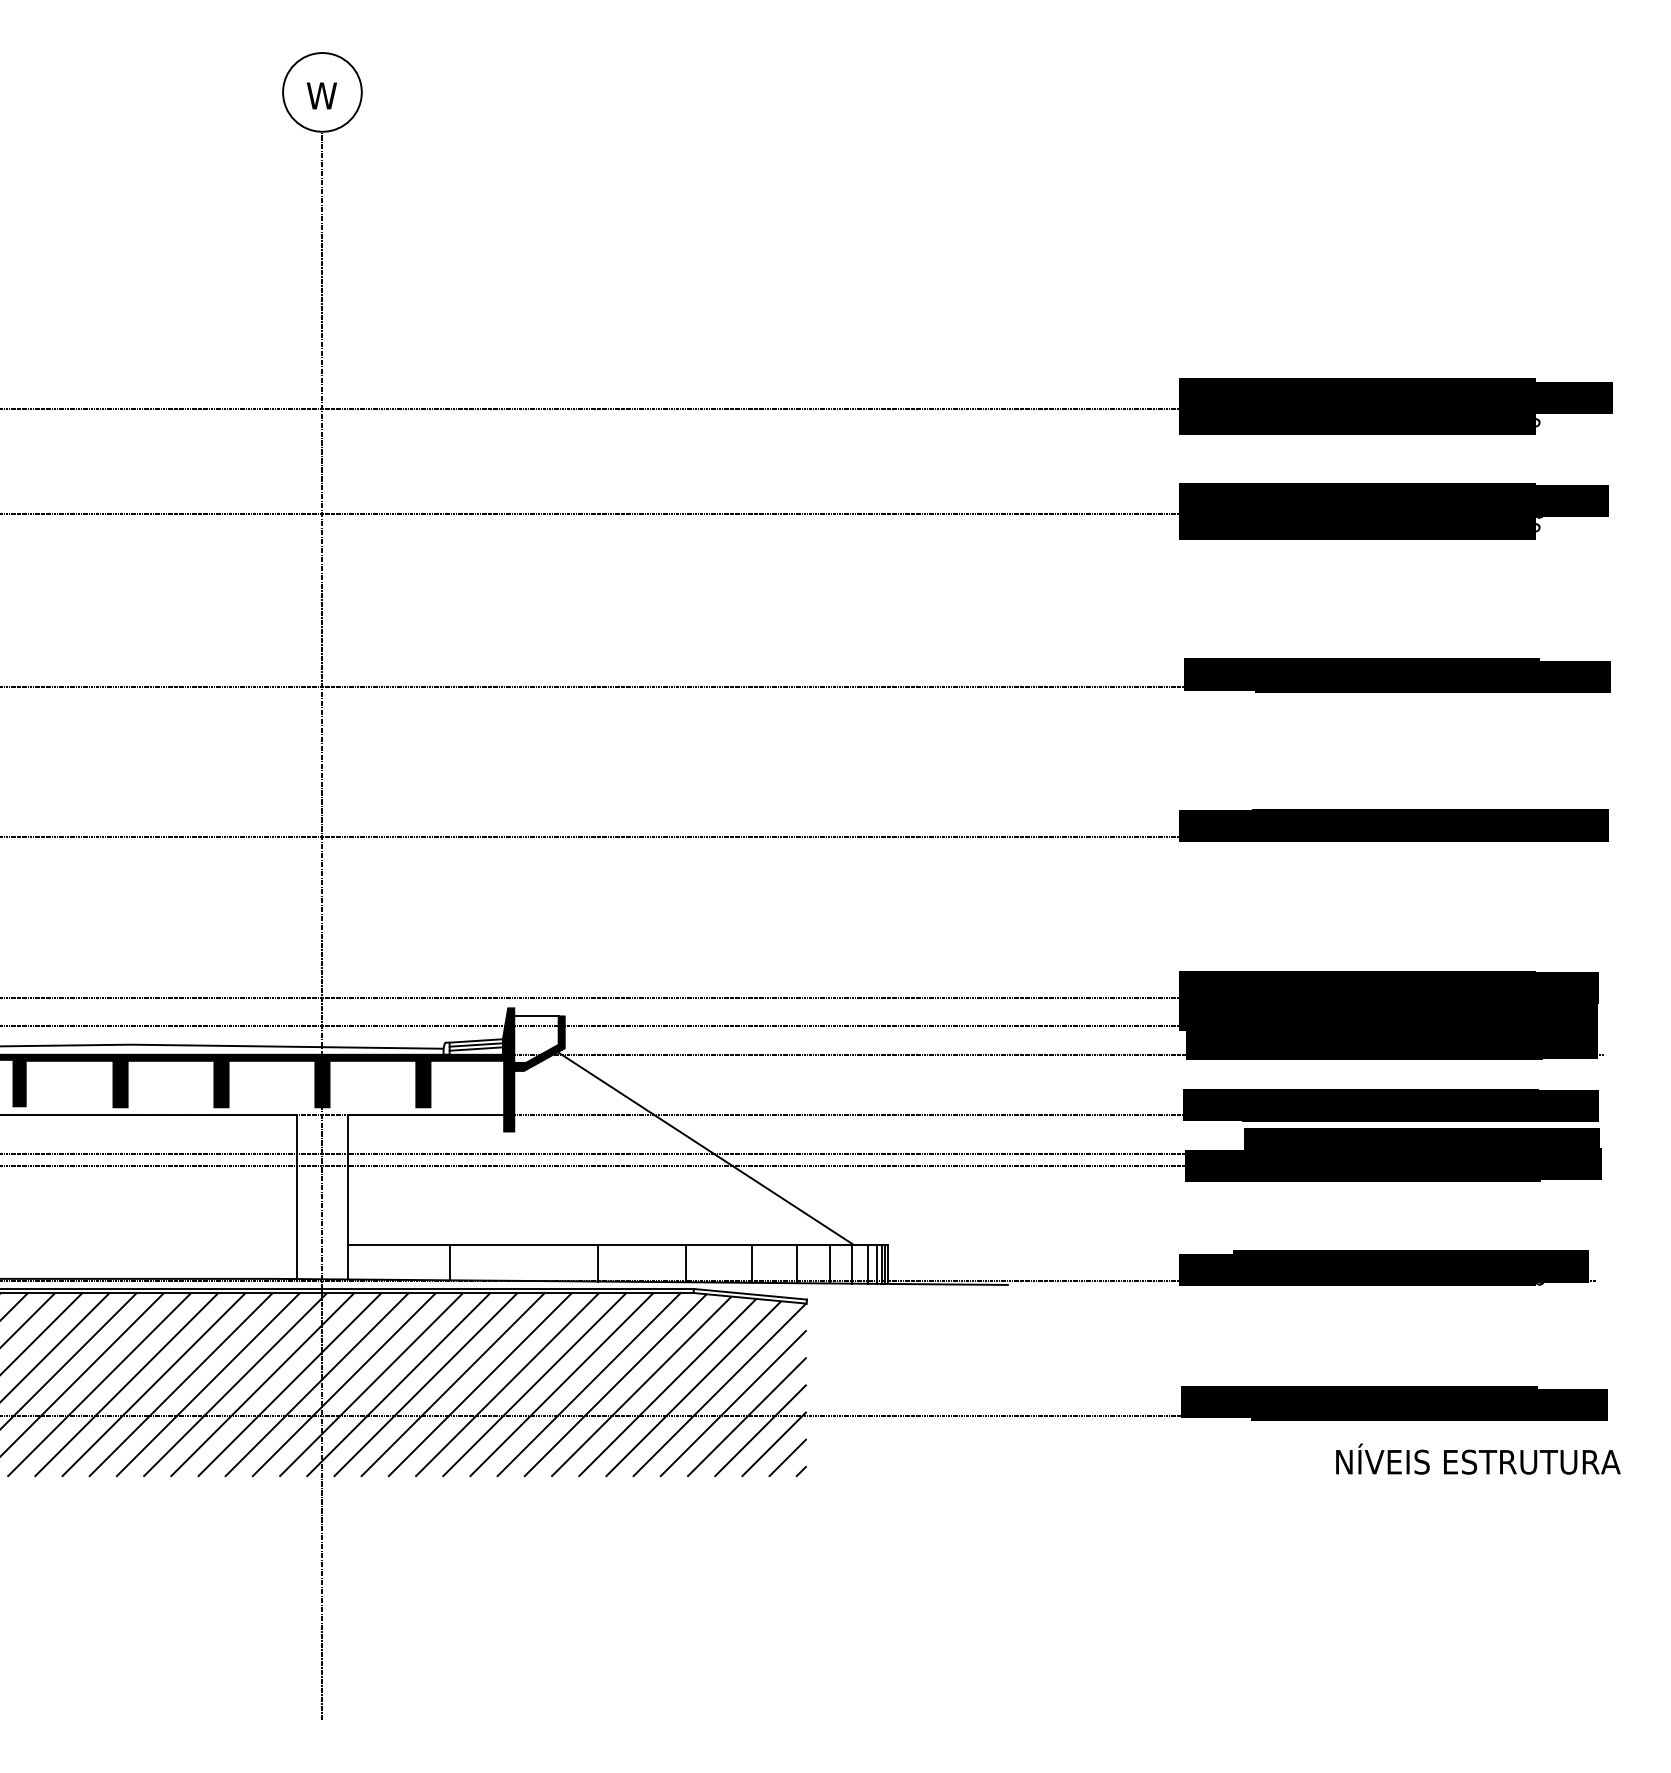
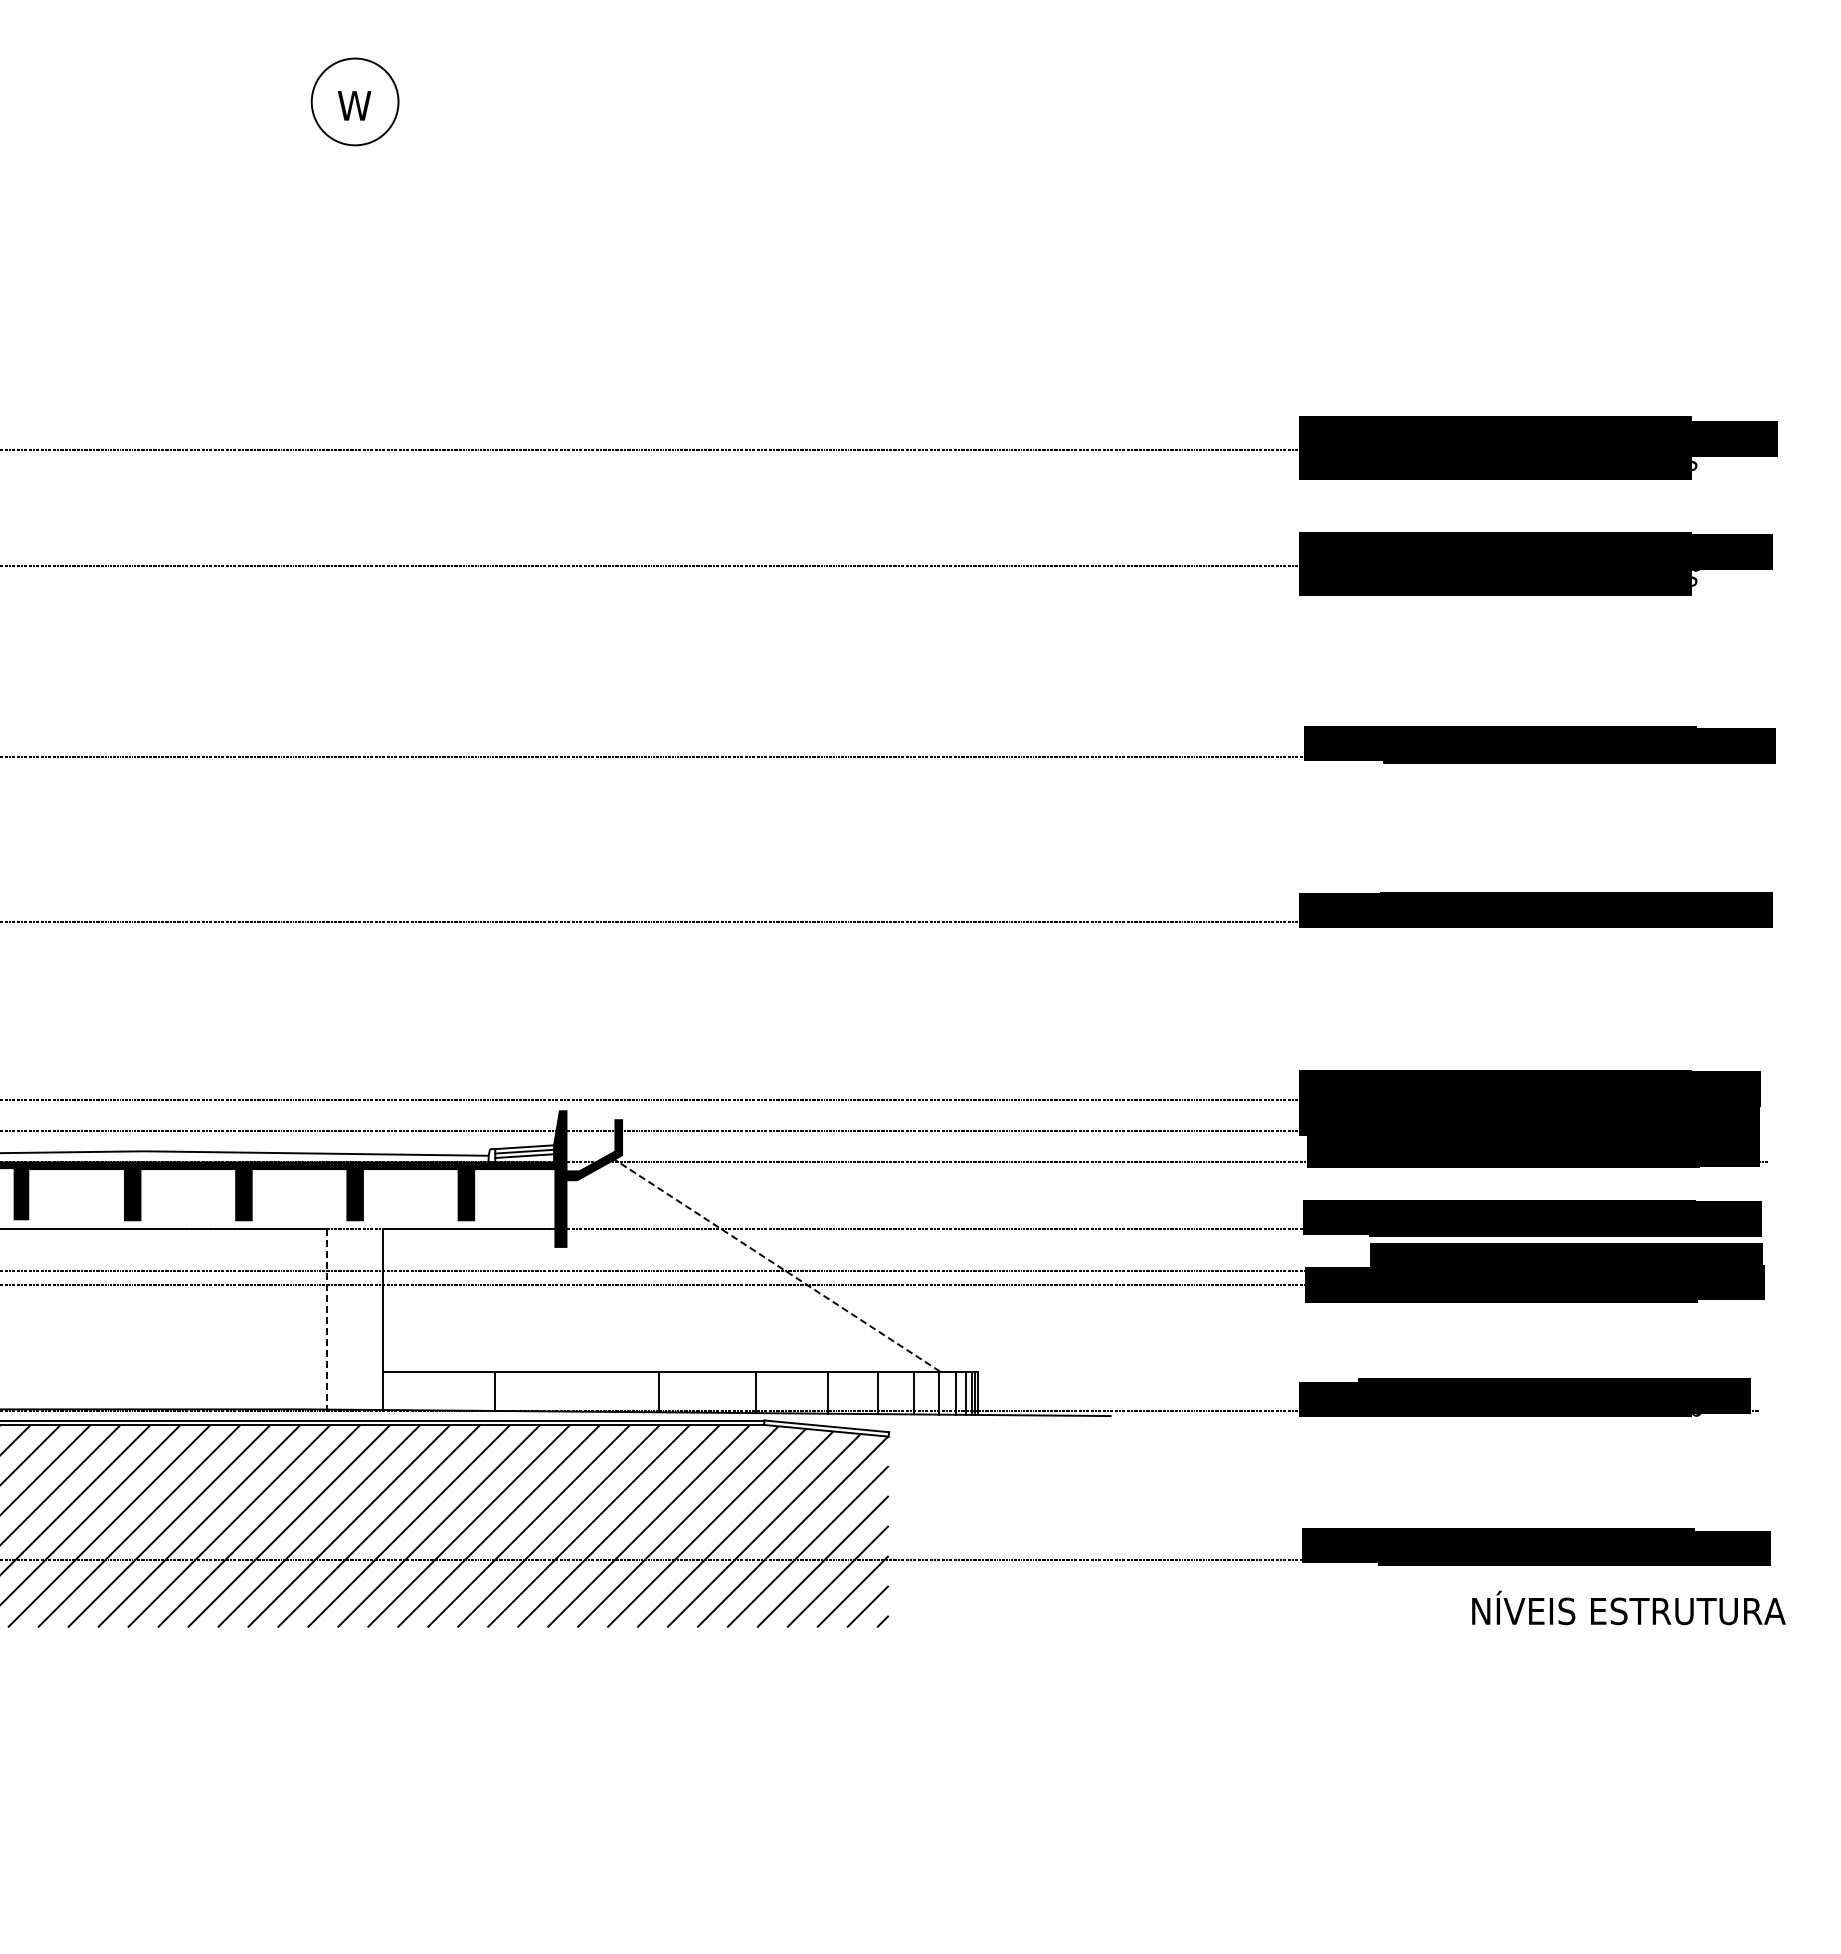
line: (322, 925) -> (355, 1020), removed
line: (536, 1016) -> (590, 1120), removed
line: (704, 1148) -> (776, 1265), solid -> dashed
line: (297, 1197) -> (327, 1319), solid -> dashed

